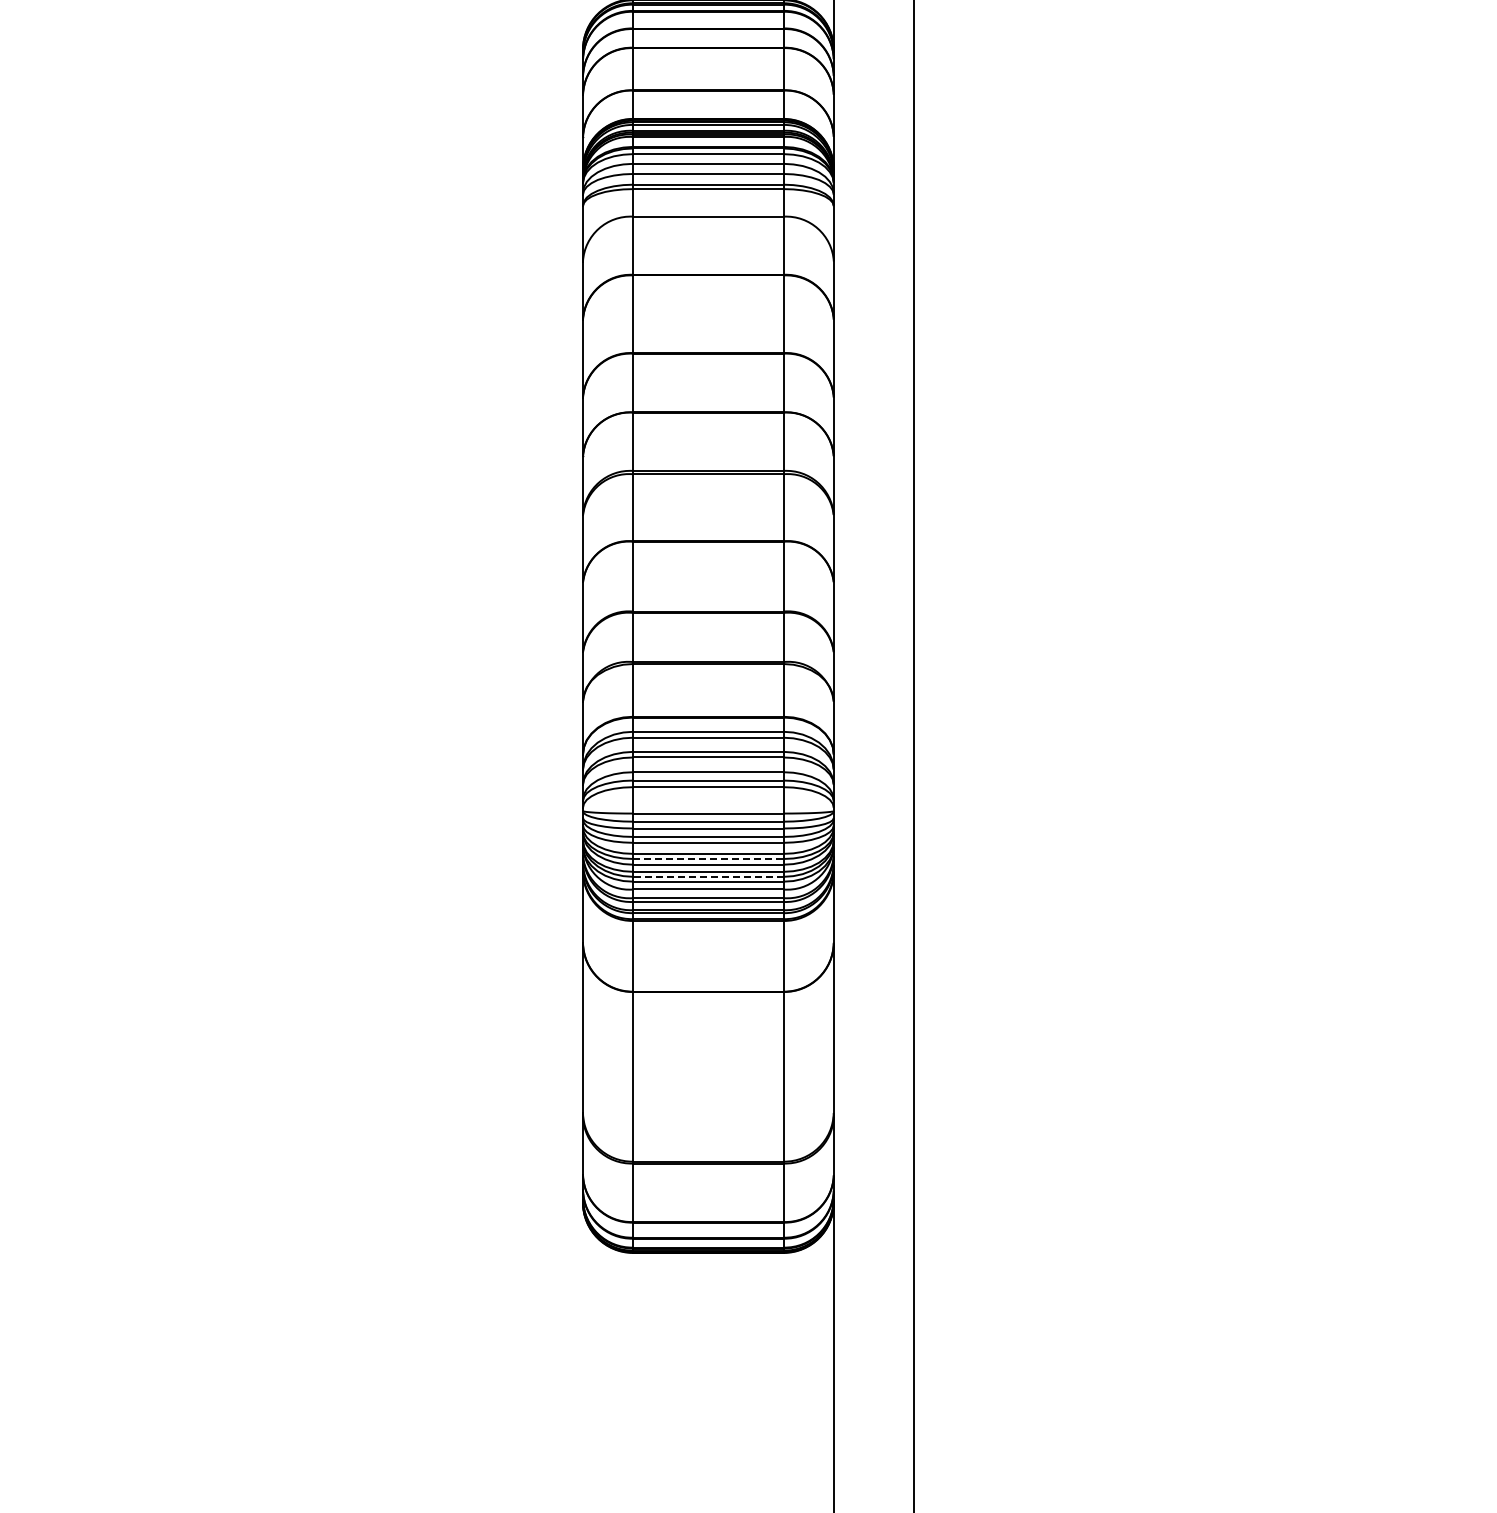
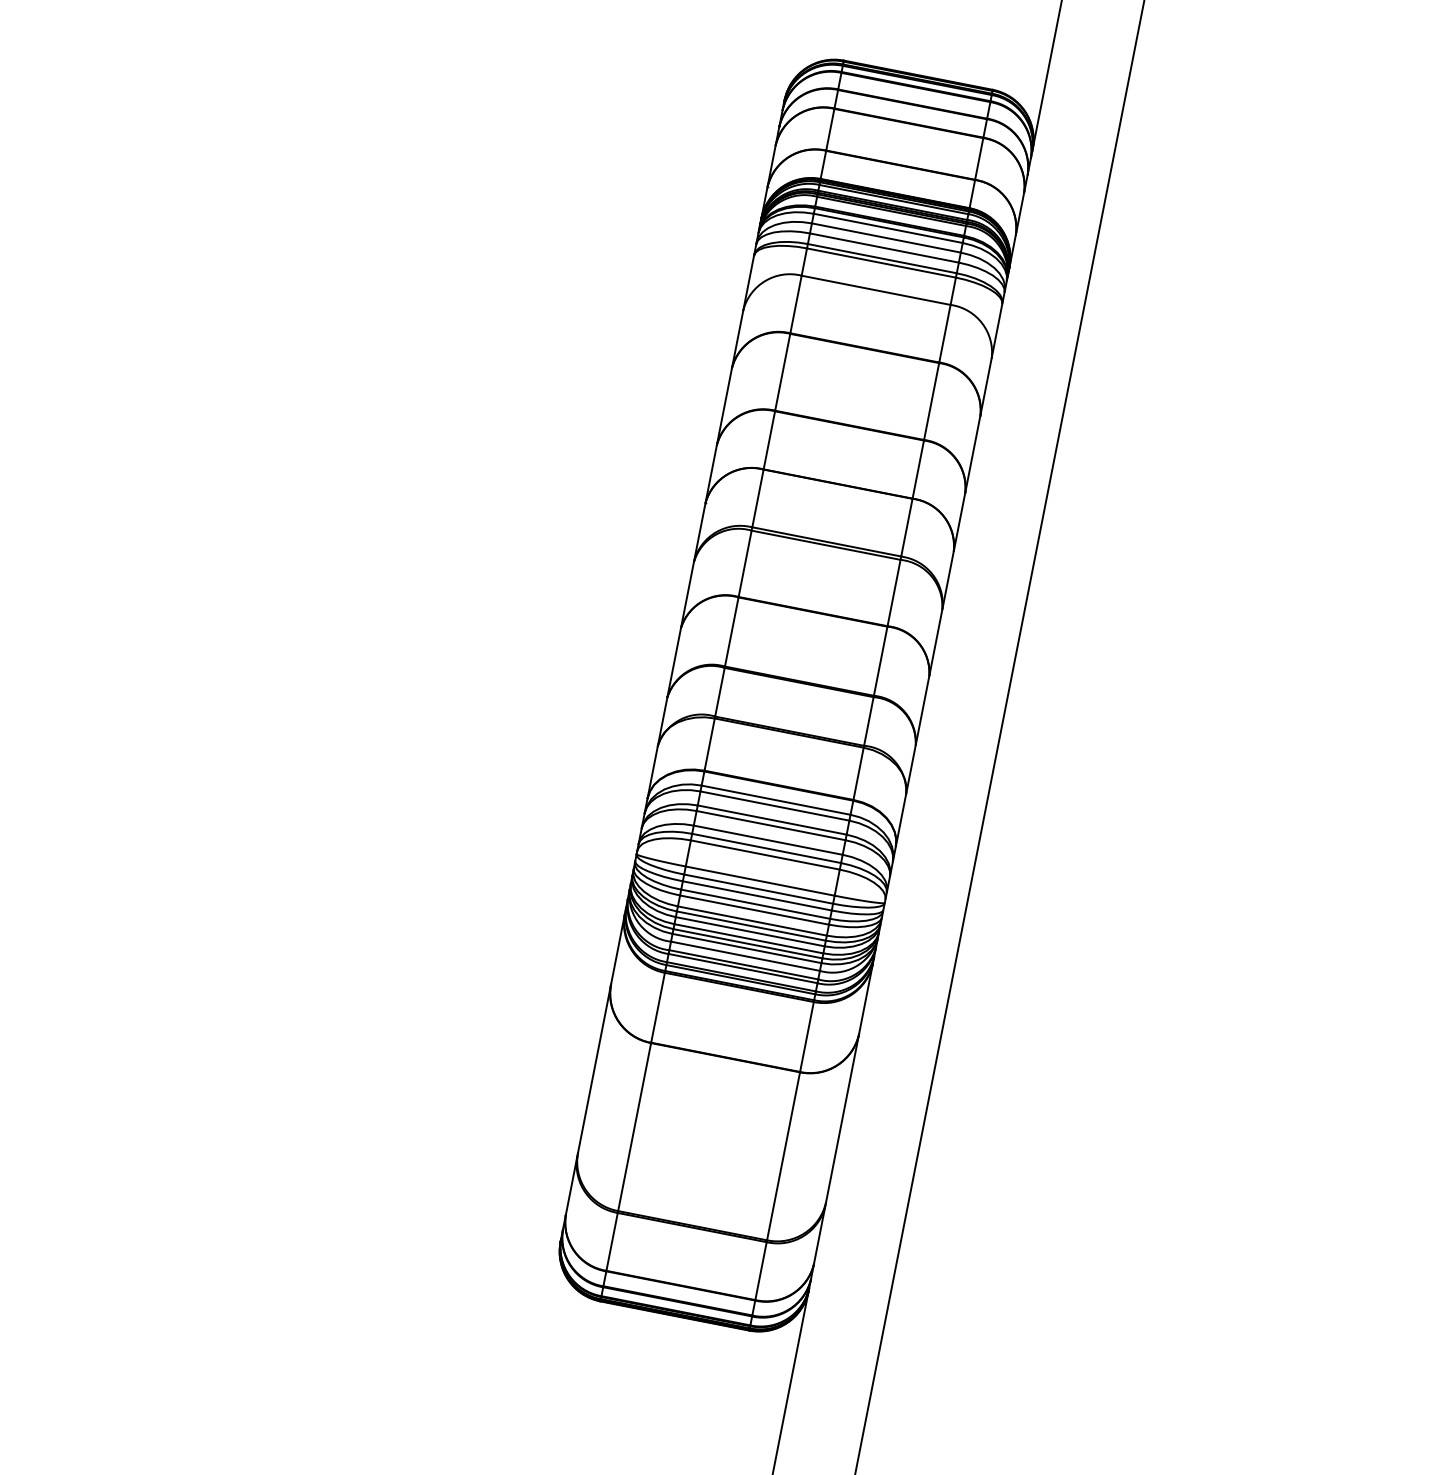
line: (708, 858) -> (751, 925), dashed -> solid
line: (707, 876) -> (747, 943), dashed -> solid

